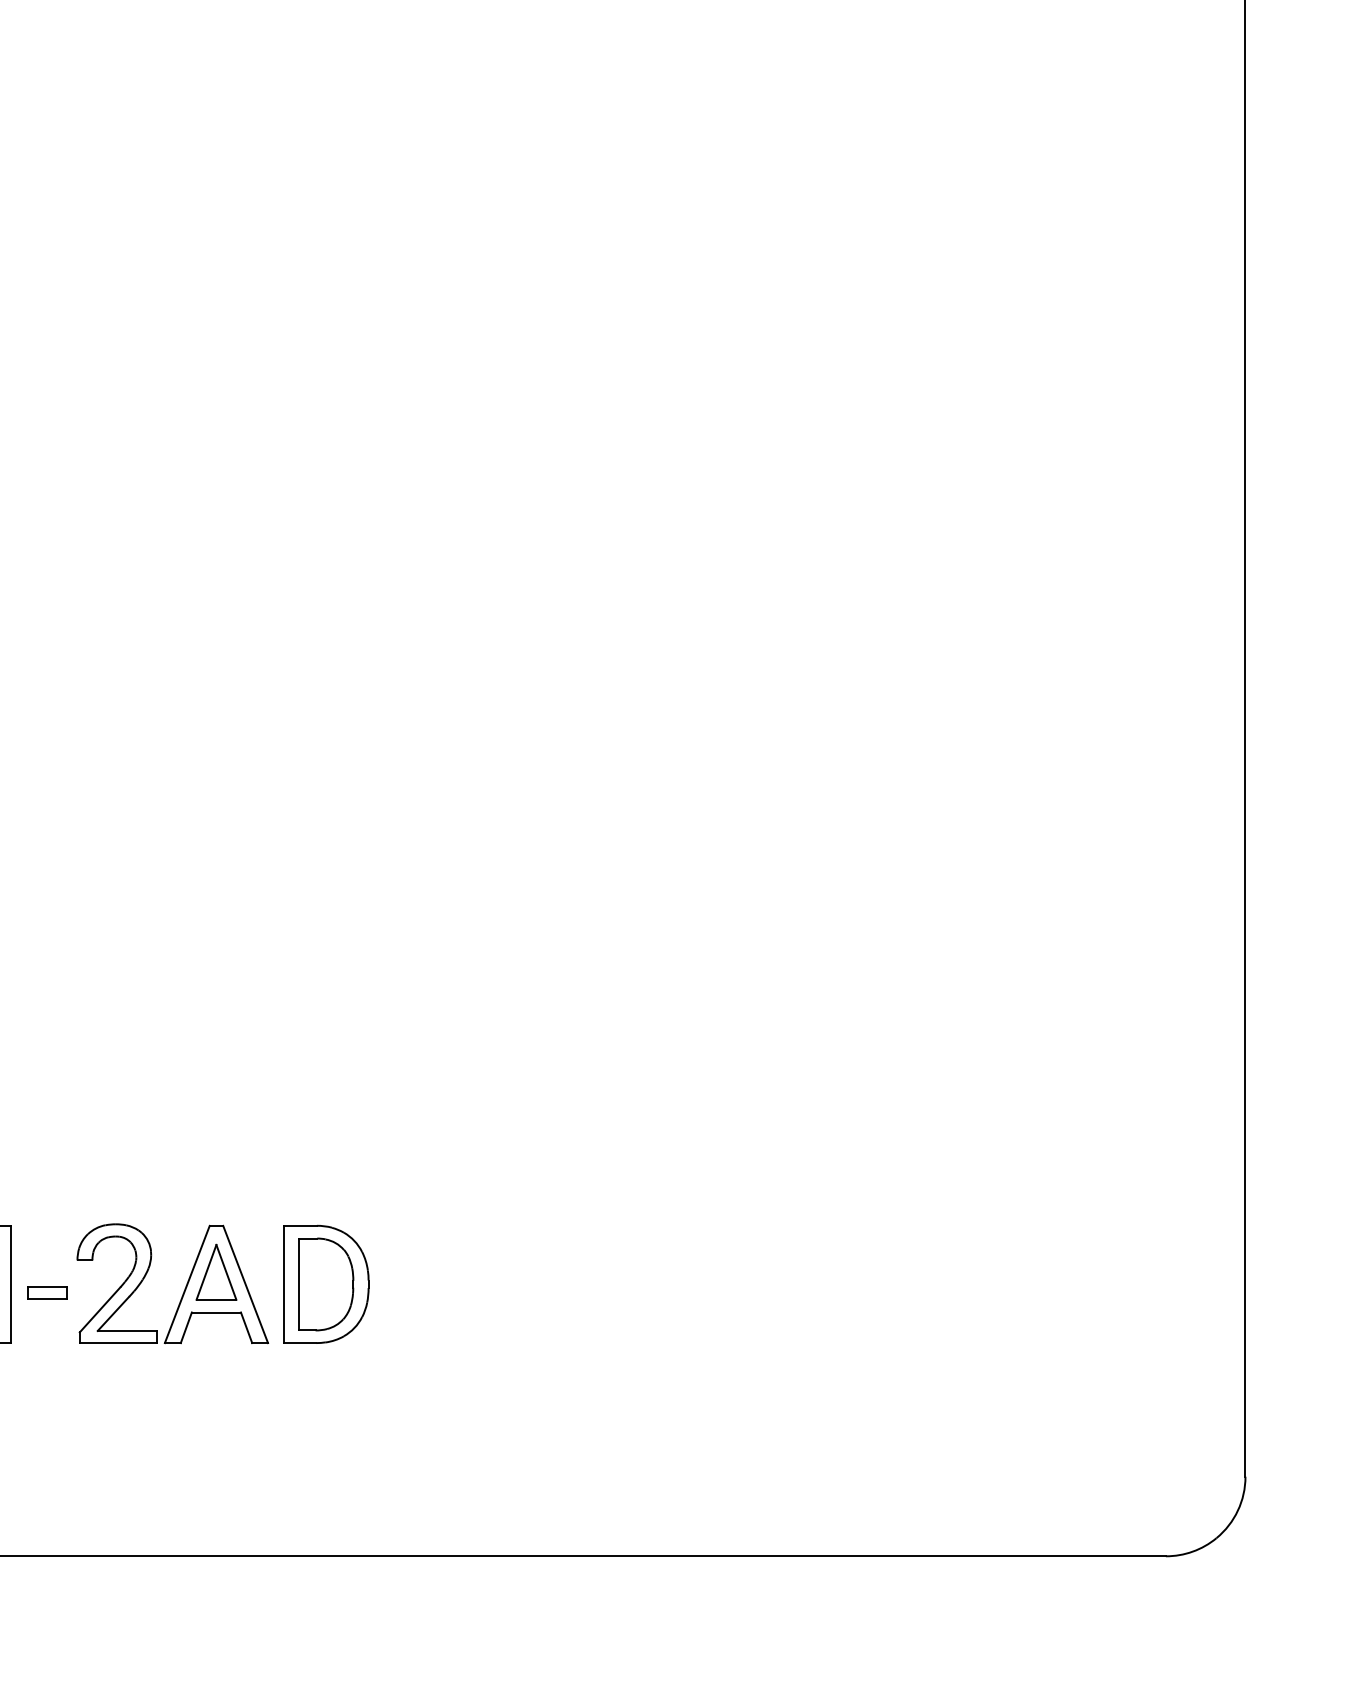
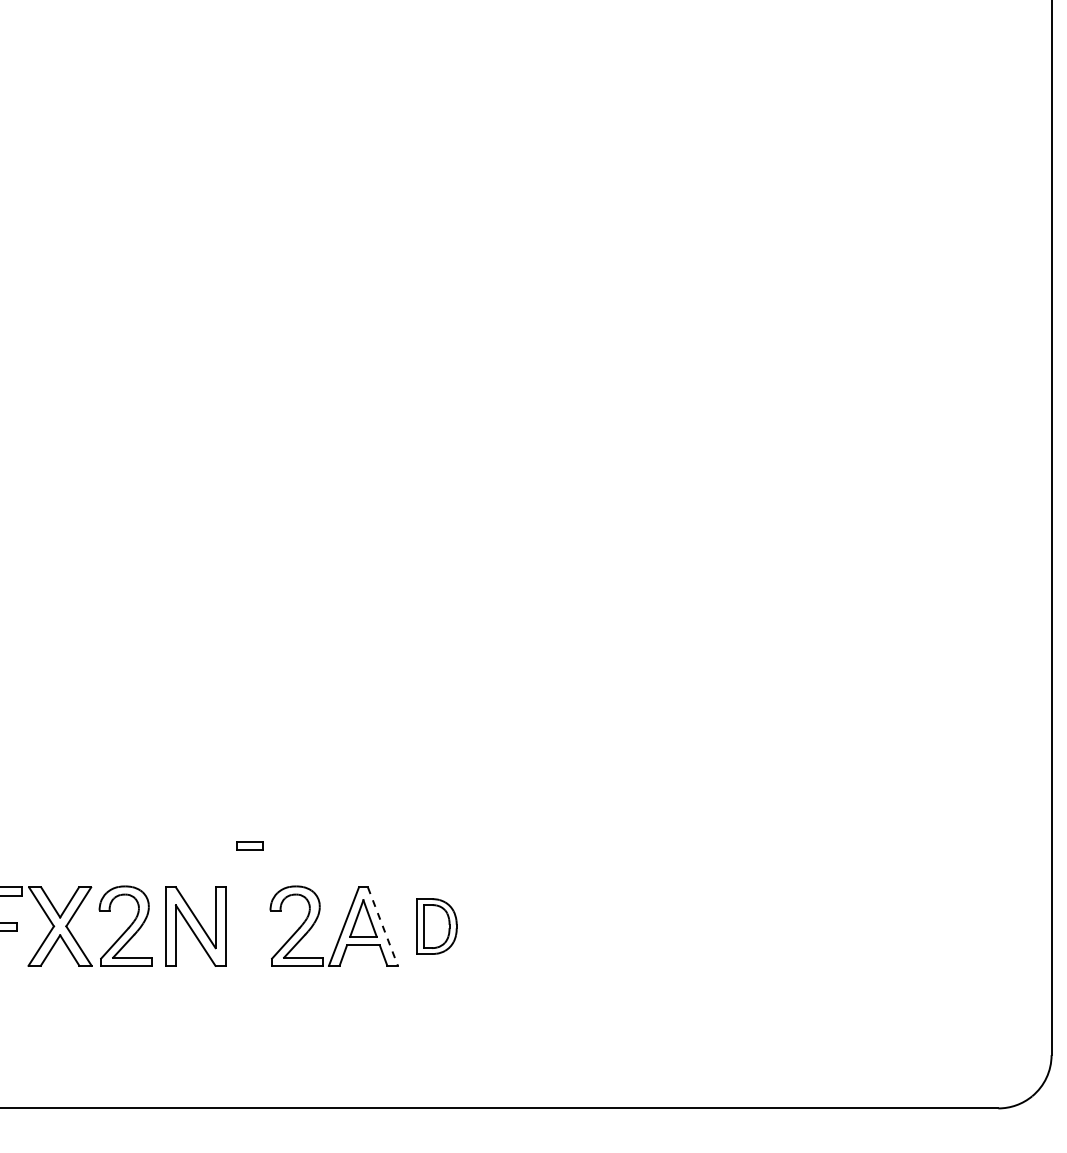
line: (244, 1284) -> (382, 926), solid -> dashed
part: (325, 1284) -> (436, 926), size x0.7
part: (46, 1293) -> (249, 845), moved

